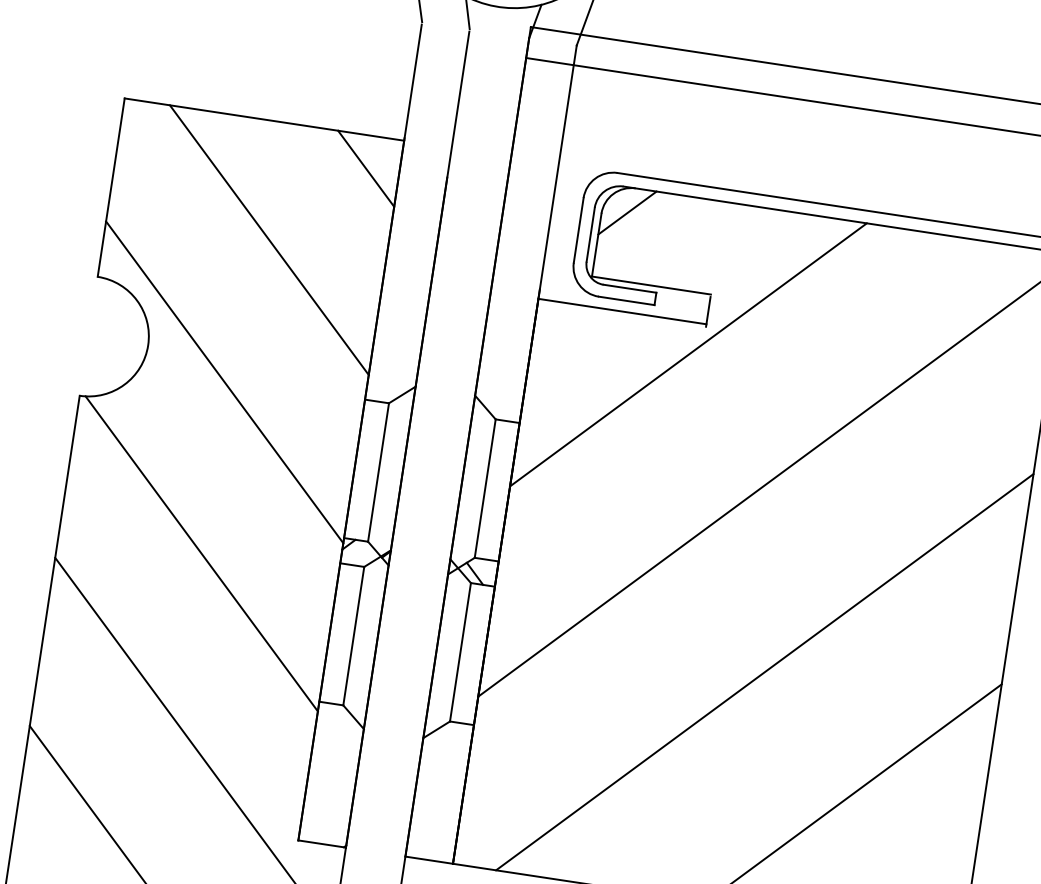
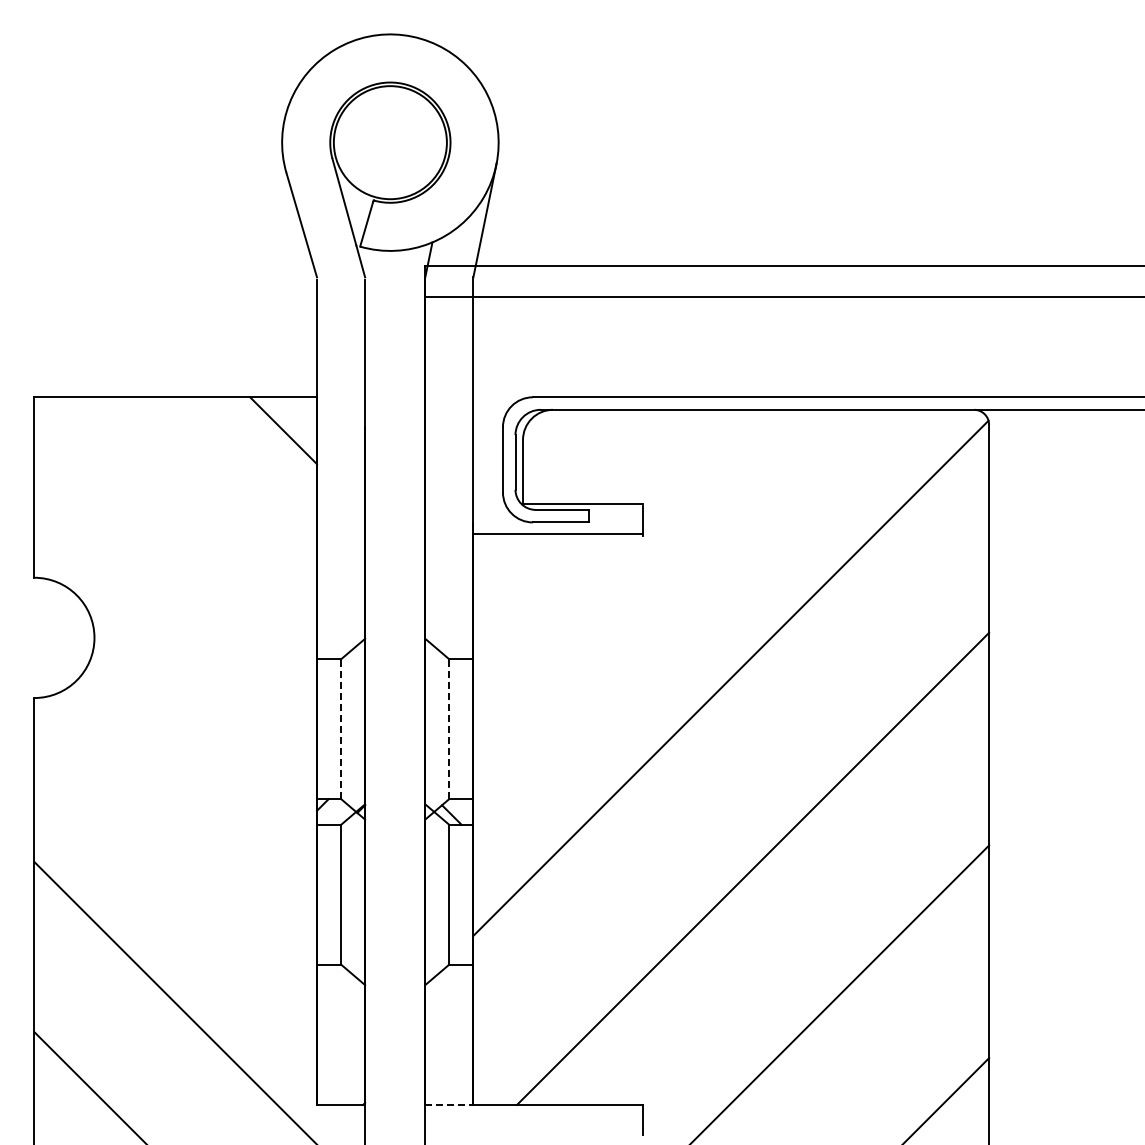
line: (627, 213) -> (548, 435), removed
line: (269, 239) -> (198, 515), removed
line: (687, 354) -> (629, 566), removed
line: (224, 381) -> (175, 662), removed
line: (378, 471) -> (341, 728), solid -> dashed
line: (485, 487) -> (449, 728), solid -> dashed
line: (201, 553) -> (178, 835), removed
line: (429, 859) -> (449, 1104), solid -> dashed

